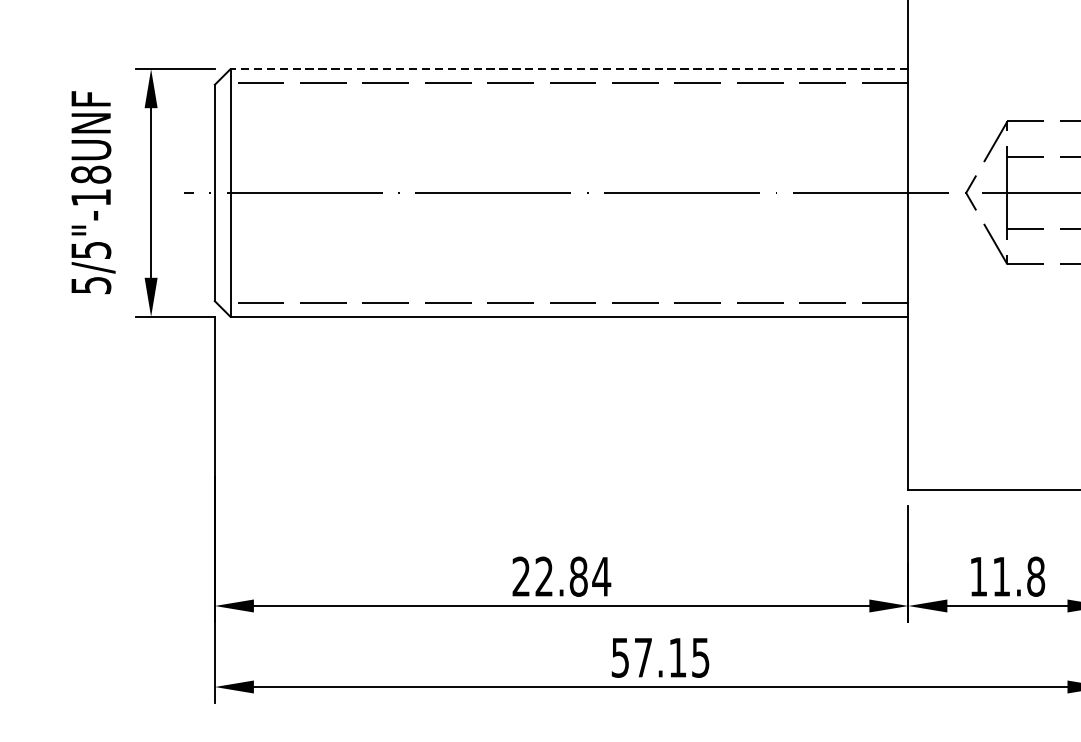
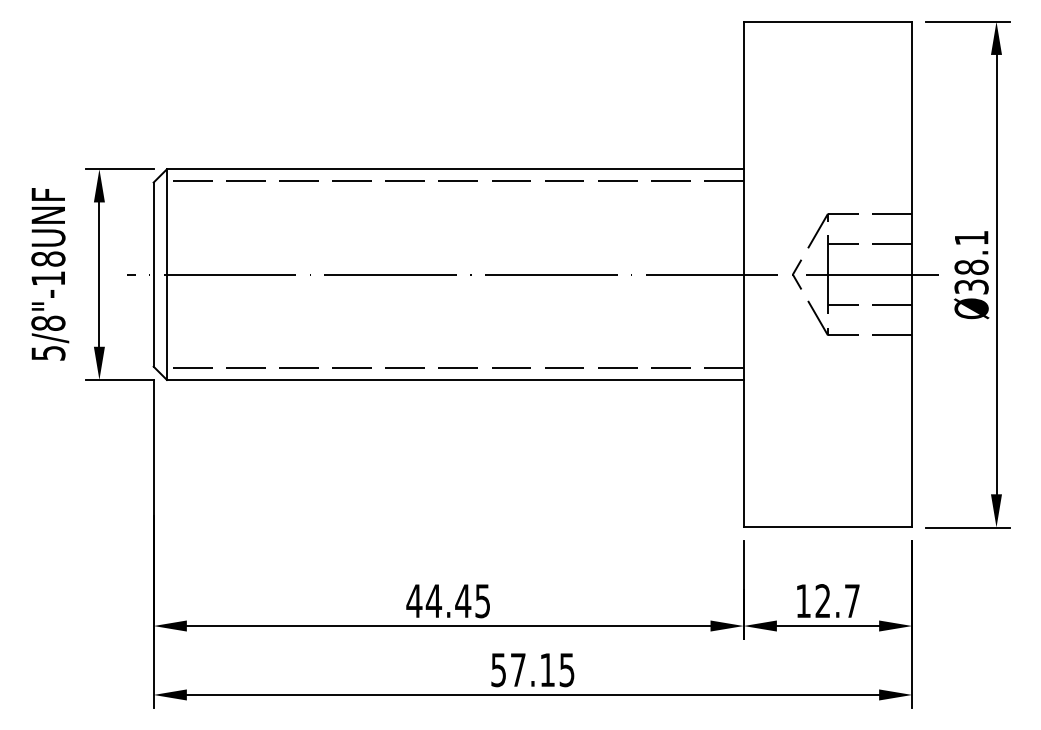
line: (568, 69) -> (454, 169), dashed -> solid
text: (91, 249) -> (48, 322), 5/5"-18UNF -> 5/8"-18UNF
text: (561, 577) -> (448, 601), 22.84 -> 44.45
text: (1018, 577) -> (837, 601), 11.8 -> 12.7

